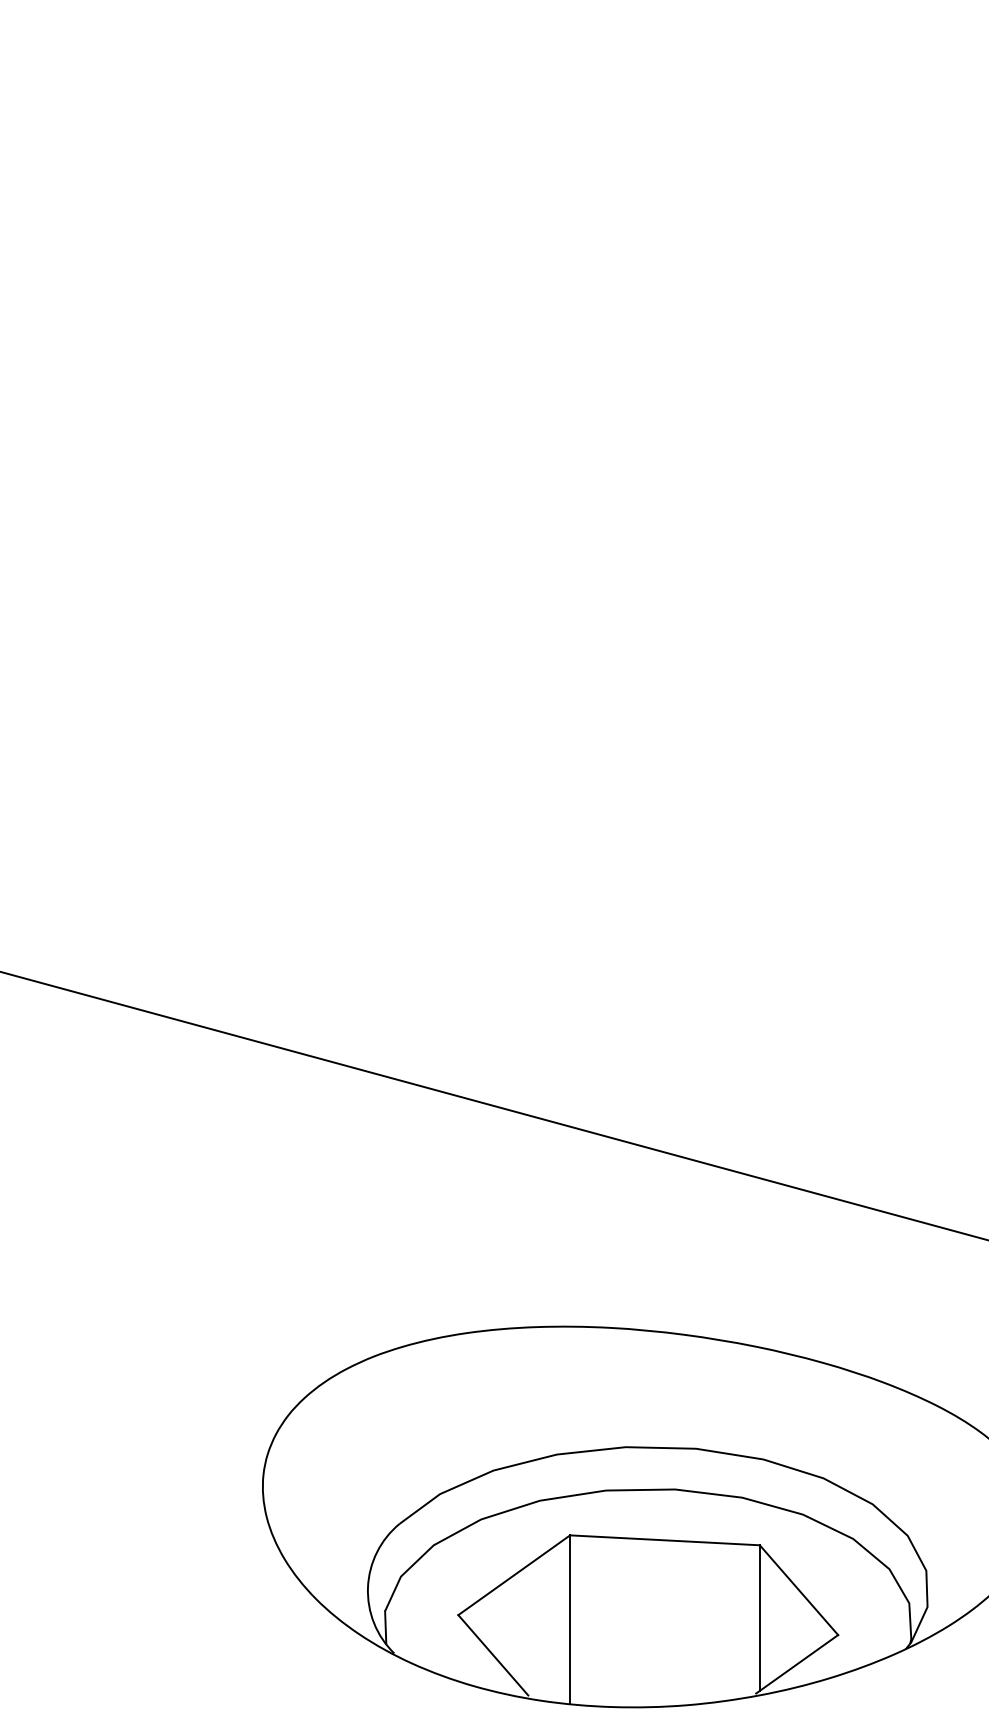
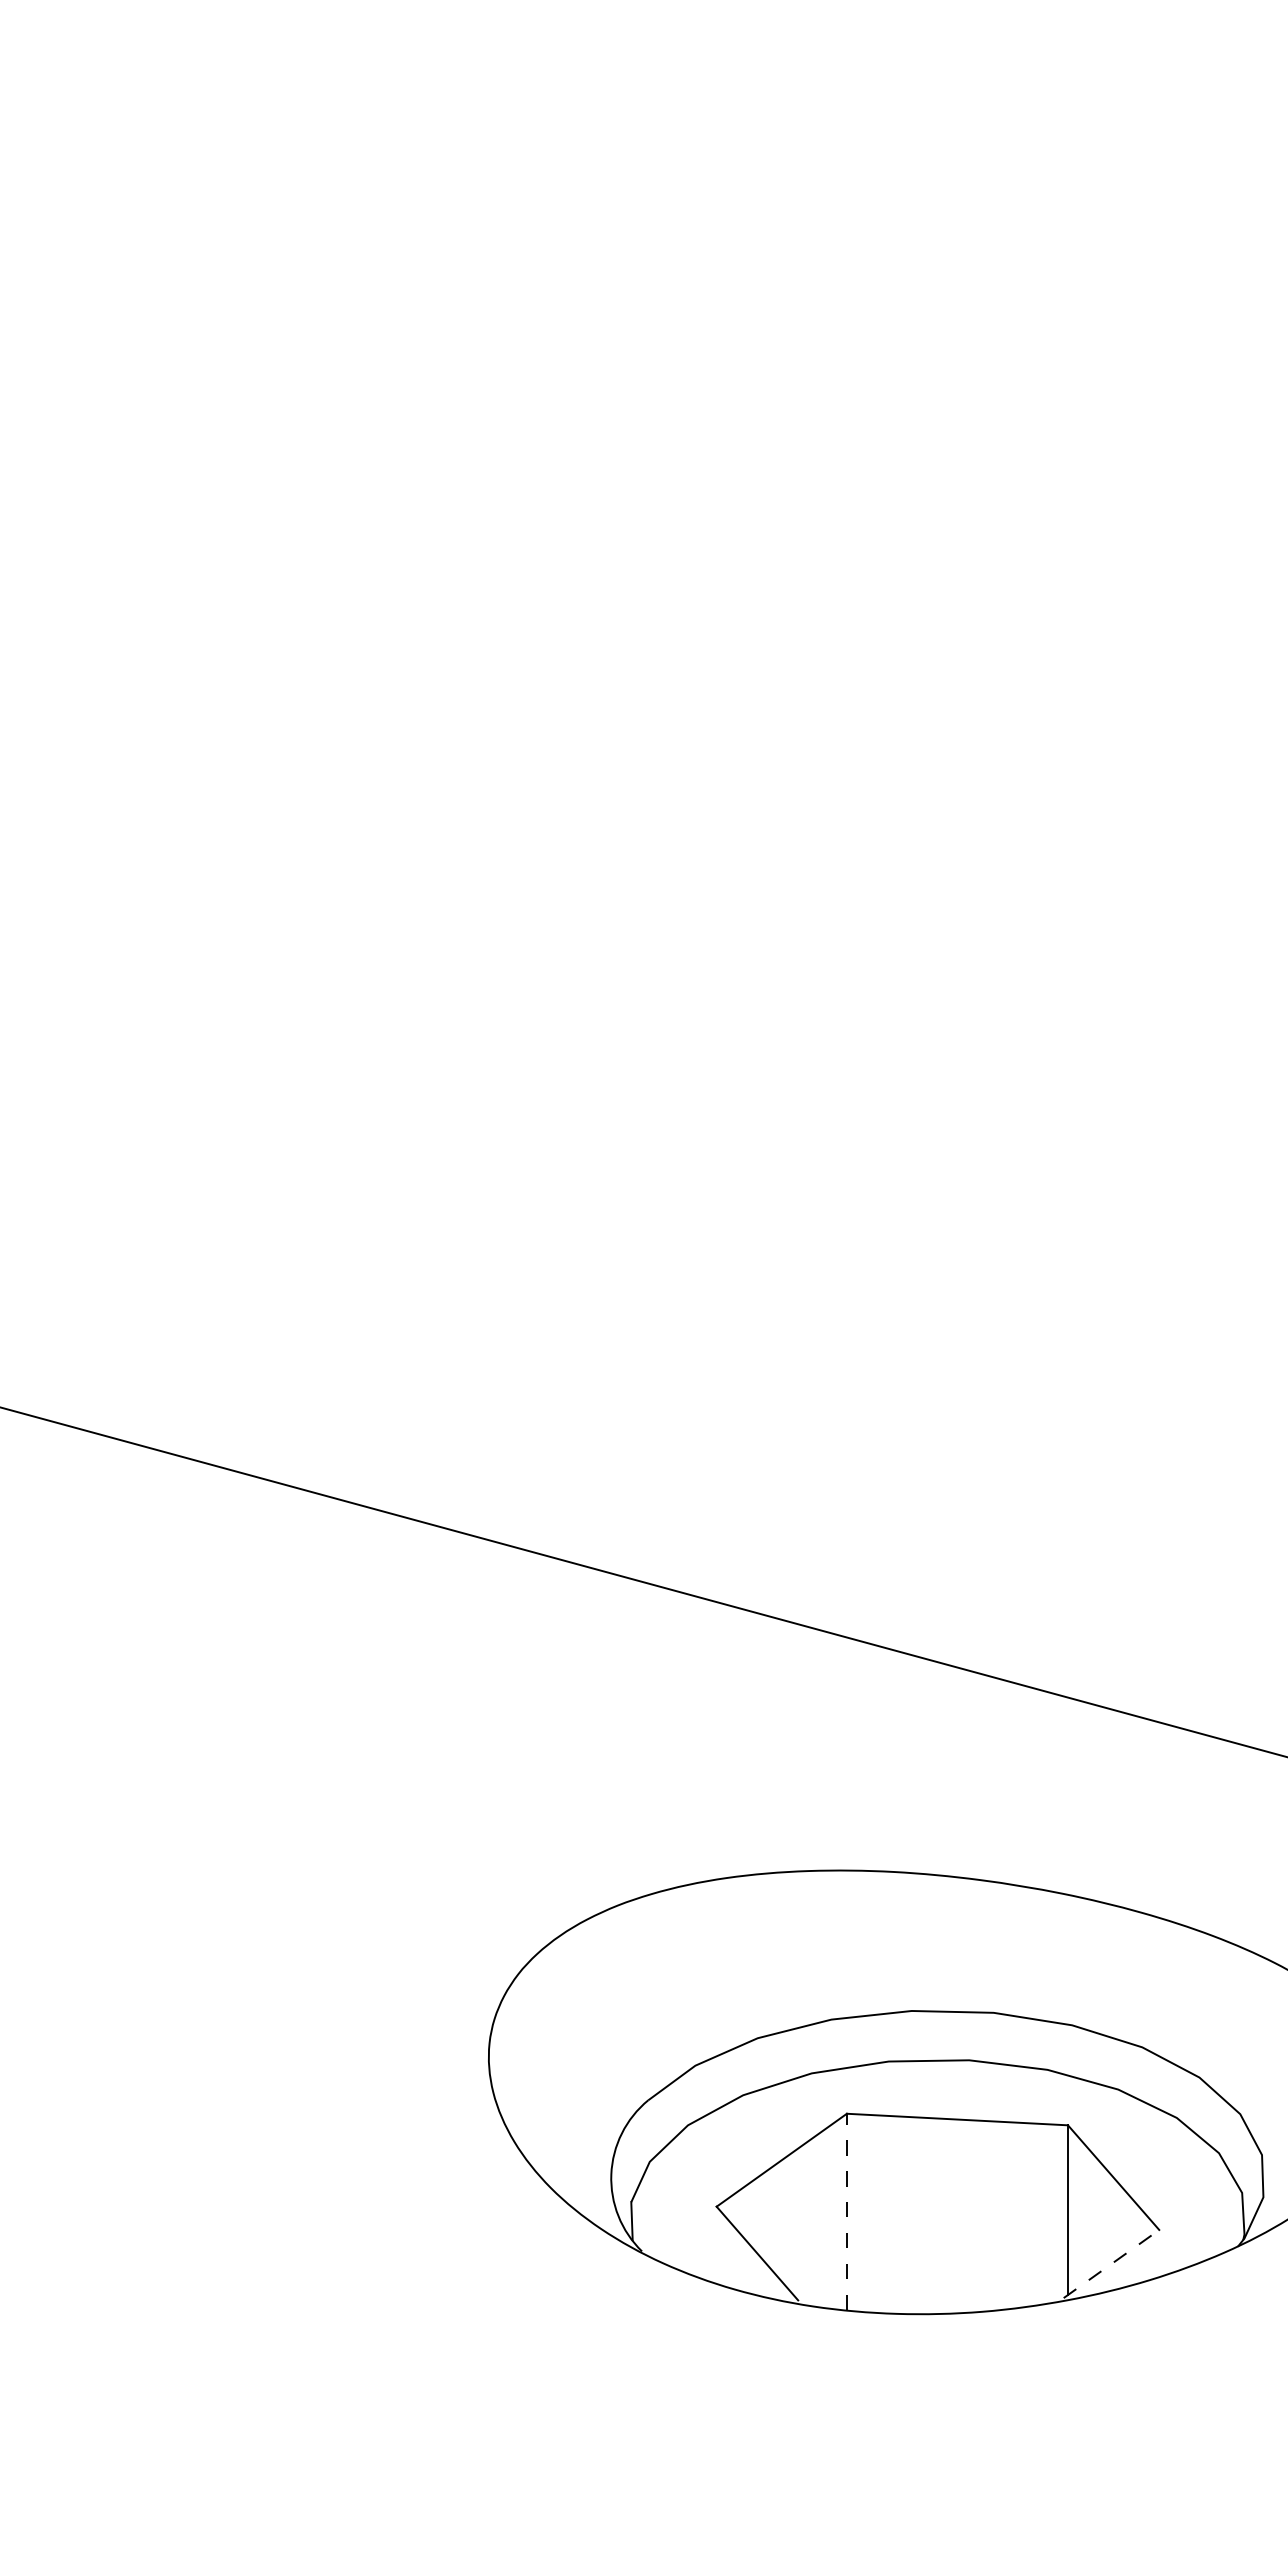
line: (569, 1619) -> (846, 2211), solid -> dashed
line: (797, 1664) -> (1111, 2264), solid -> dashed

